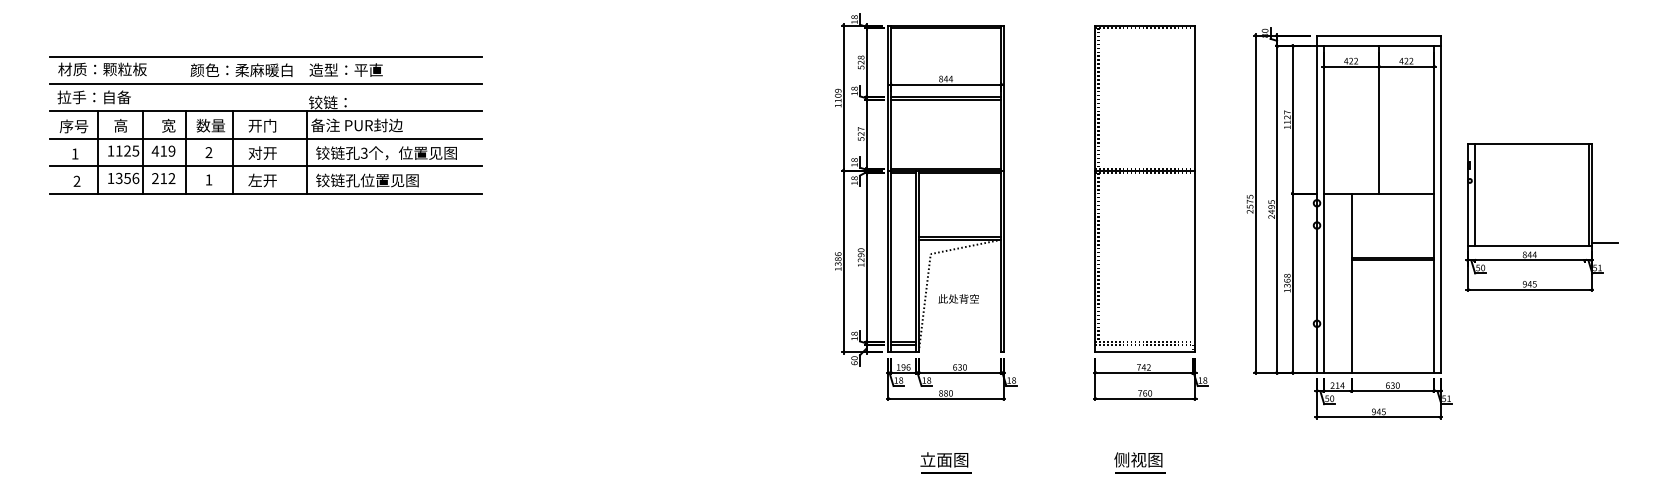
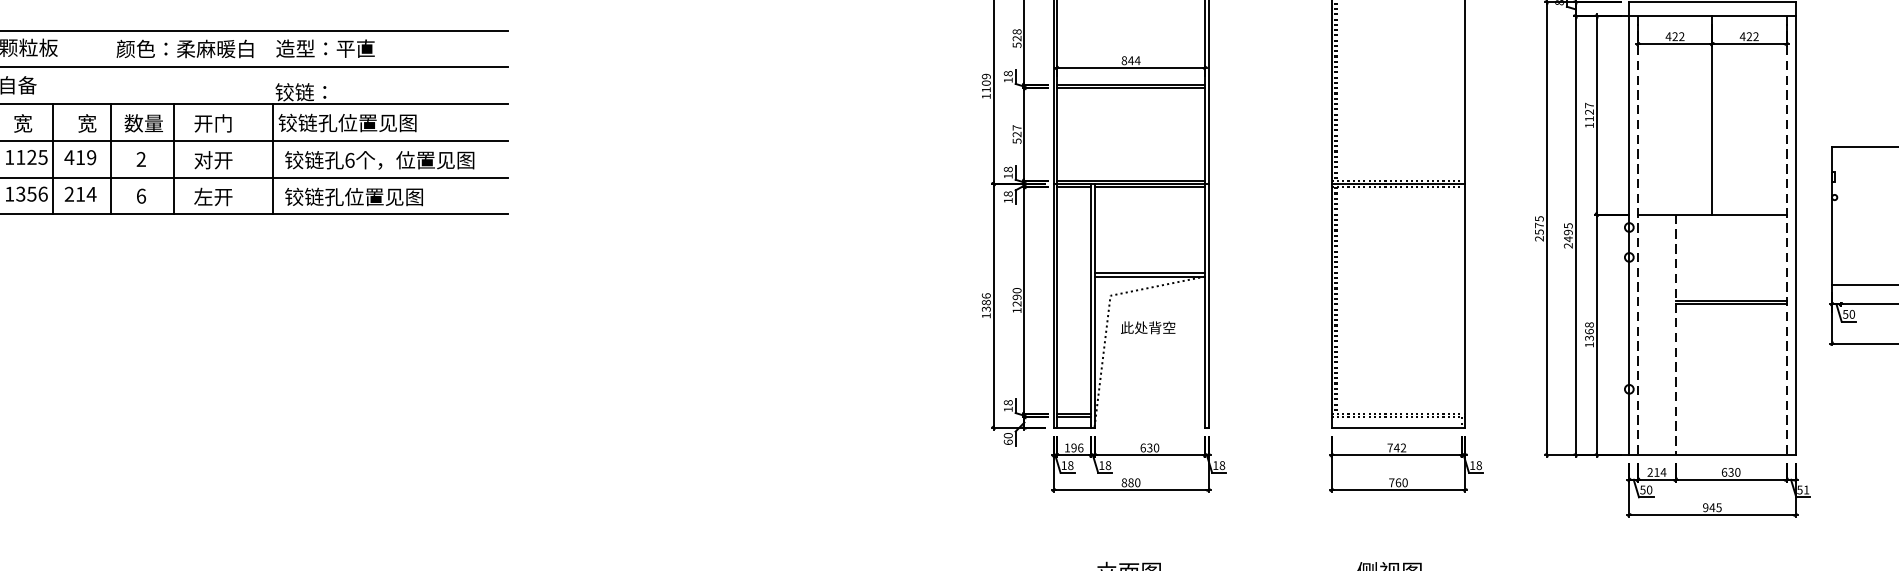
text: (120, 125) -> (22, 123), 高 -> 宽
text: (362, 125) -> (347, 123), 备注 PUR封边 -> 铰链孔位置见图
text: (363, 152) -> (348, 159), 3 -> 6
text: (171, 178) -> (90, 194), 212 -> 214
text: (208, 179) -> (140, 195), 1 -> 6
line: (1474, 194) -> (1840, 215), removed
line: (1323, 209) -> (1638, 235), solid -> dashed
line: (1434, 209) -> (1787, 235), solid -> dashed
line: (1351, 283) -> (1675, 335), solid -> dashed
text: (958, 298) -> (1147, 327), moved

